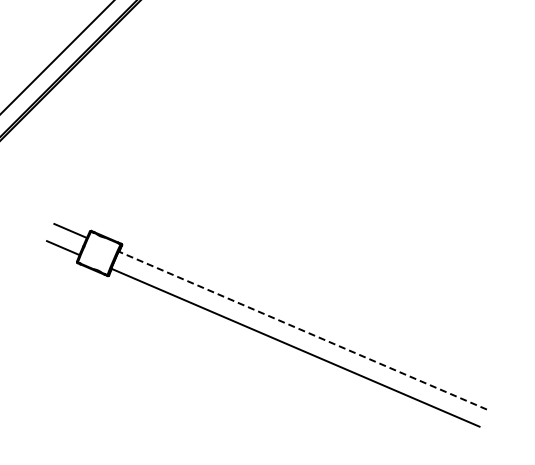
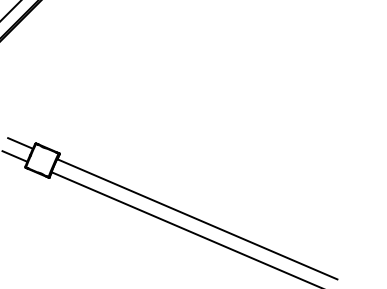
line: (302, 330) -> (197, 219), dashed -> solid

